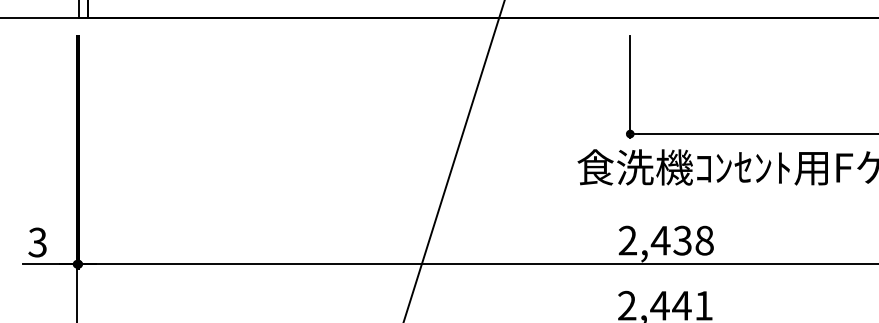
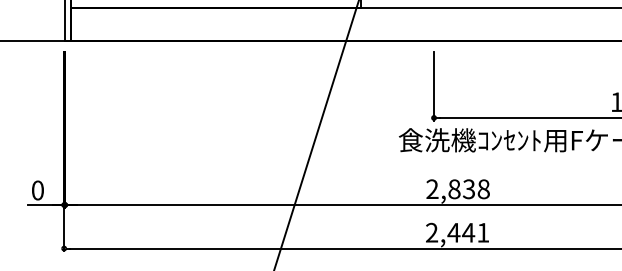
text: (659, 241) -> (453, 189), 2,438 -> 2,838
text: (37, 242) -> (37, 190), 3 -> 0

